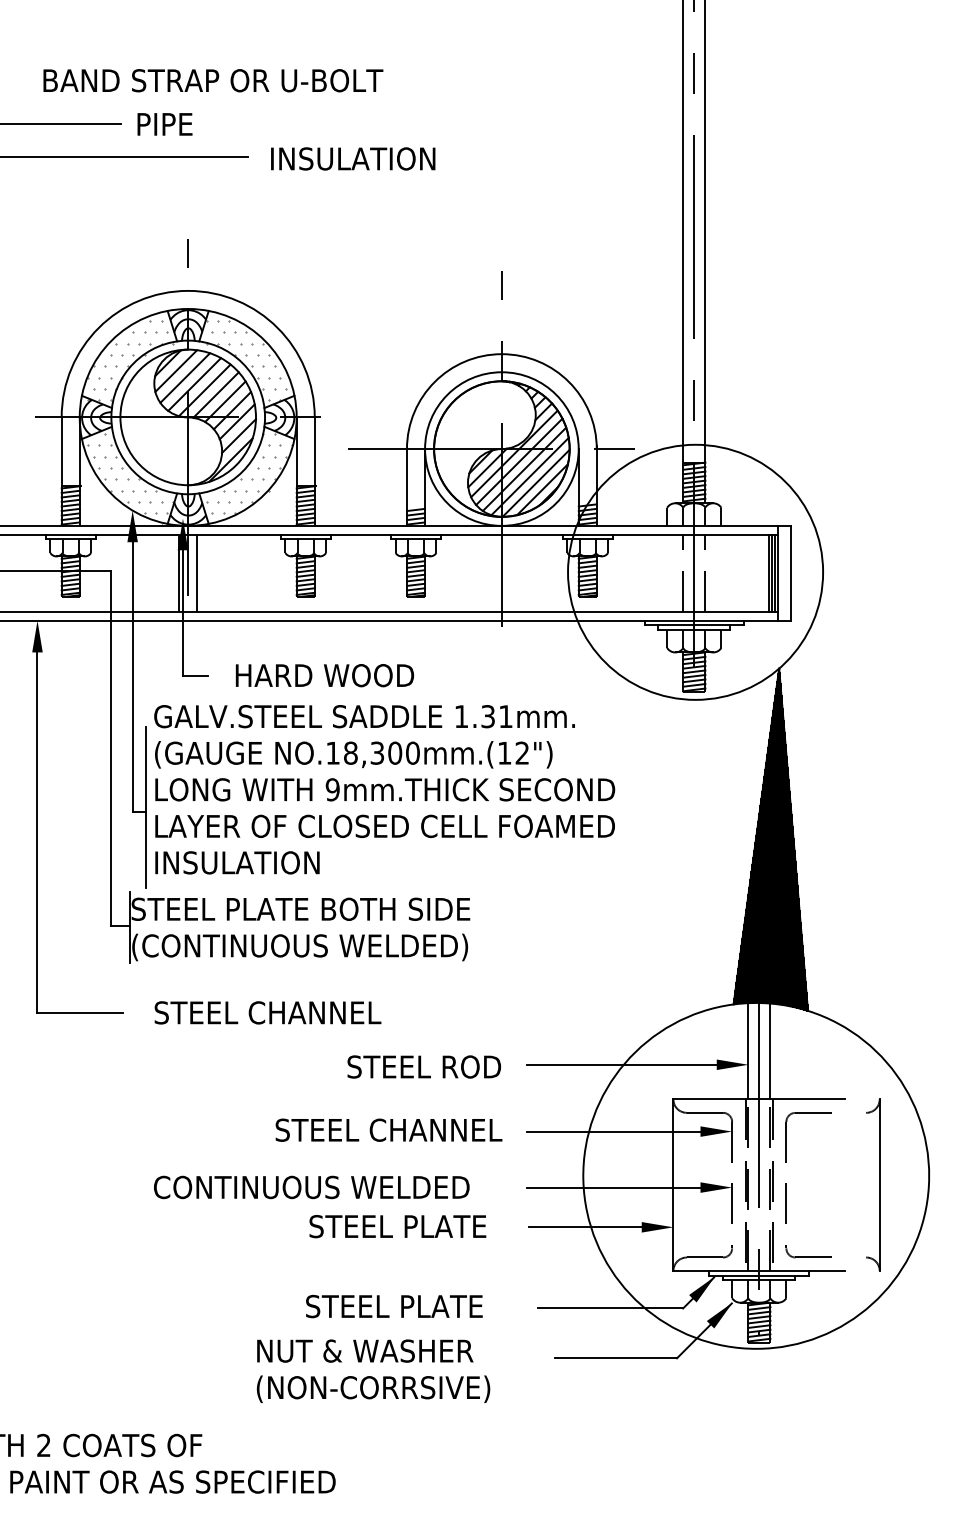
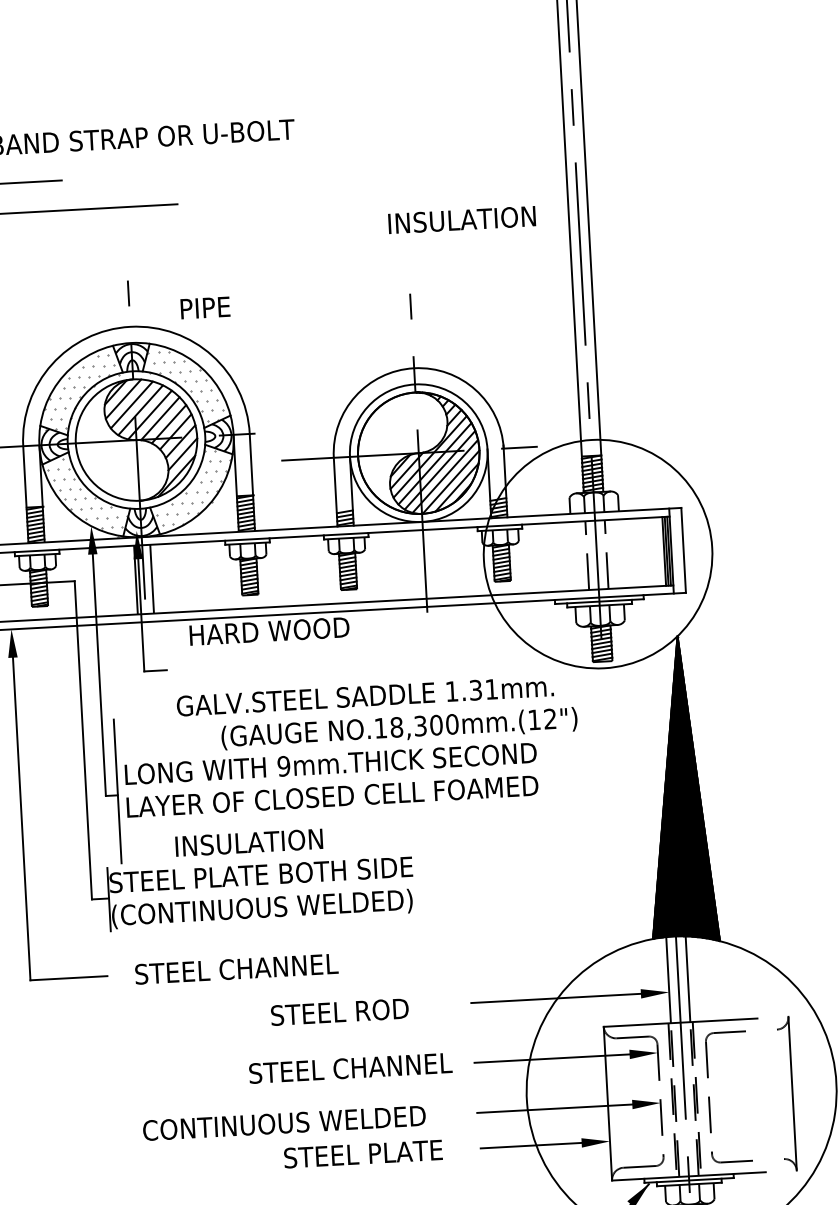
text: (164, 124) -> (205, 308), moved
text: (353, 158) -> (462, 219), moved
text: (324, 675) -> (269, 631), moved
text: (364, 716) -> (365, 696), moved
text: (353, 754) -> (399, 728), moved
text: (237, 862) -> (249, 842), moved
text: (424, 1066) -> (340, 1011), moved

